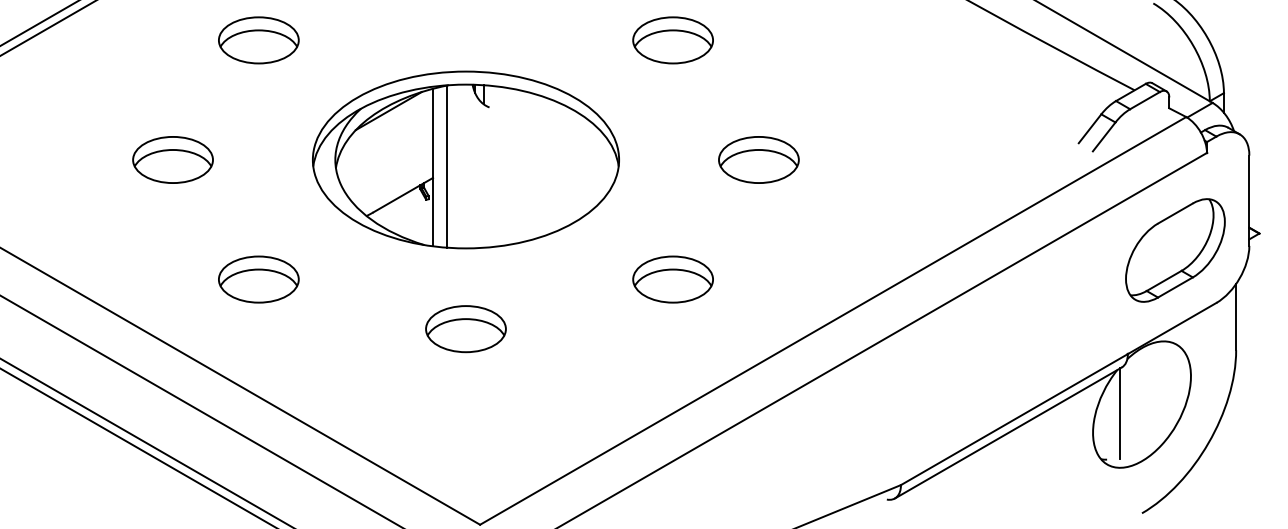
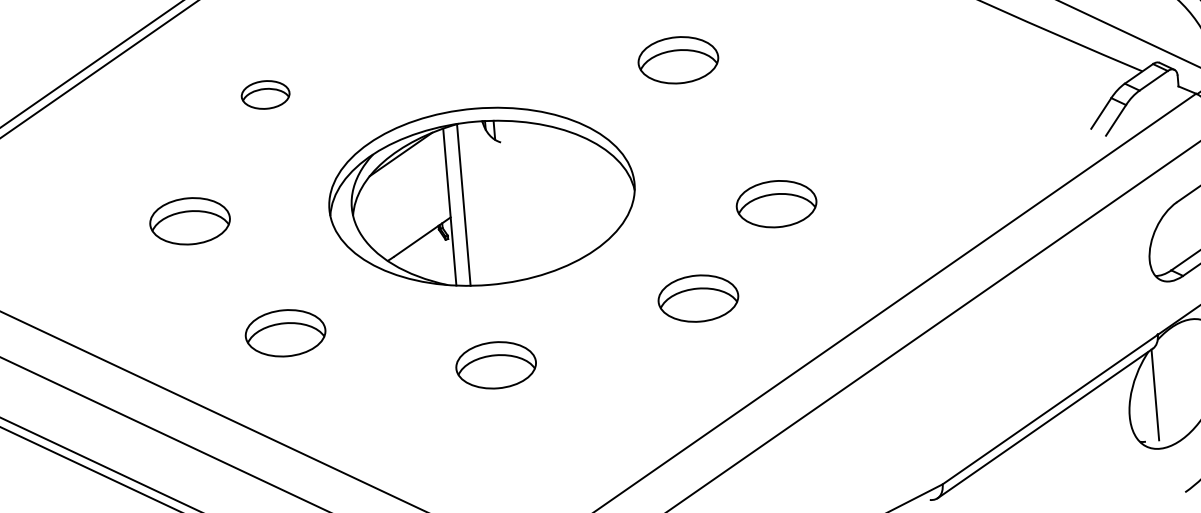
part: (258, 40) -> (265, 95), size x0.6
part: (758, 159) -> (776, 203), moved

